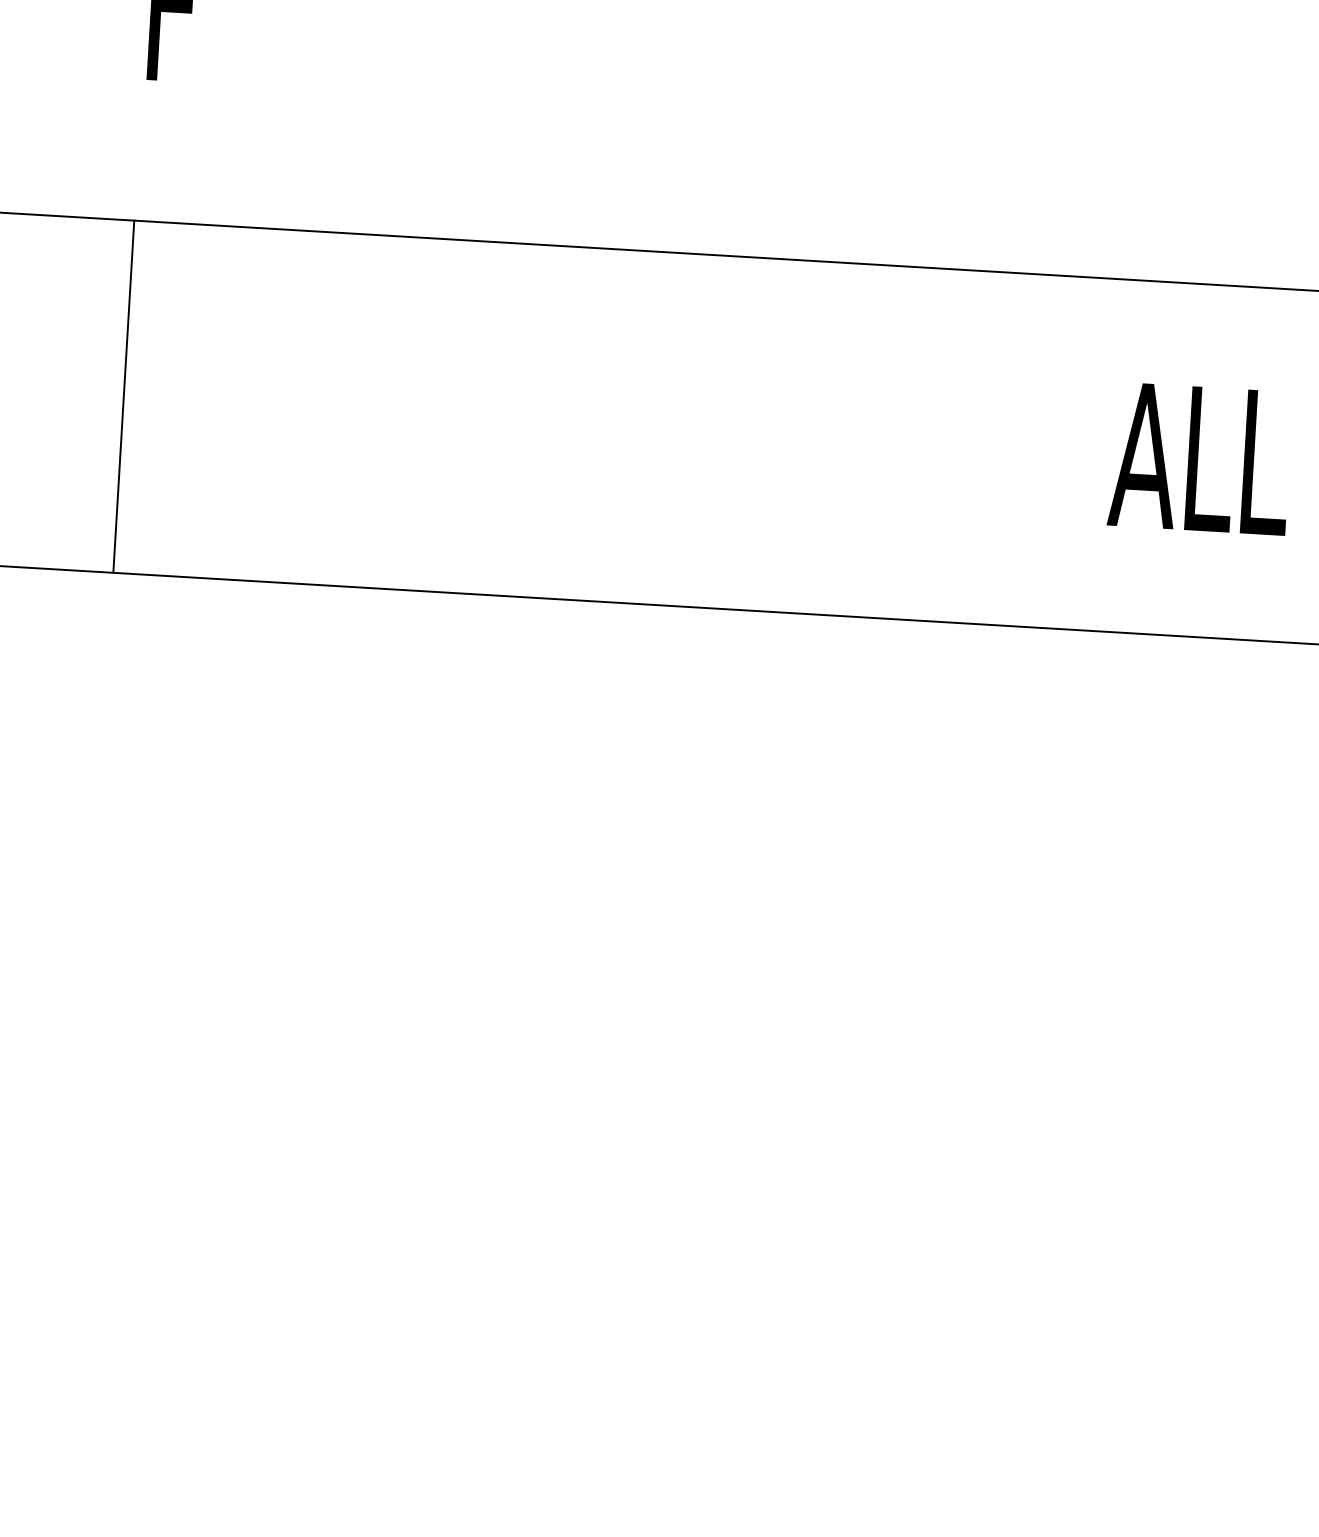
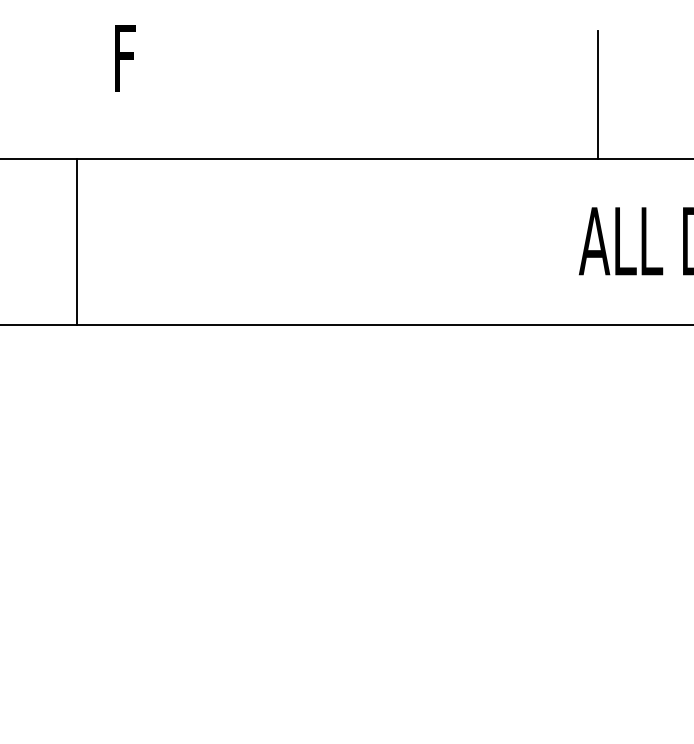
line: (1171, 145) -> (598, 94), added
line: (123, 395) -> (76, 241), moved

